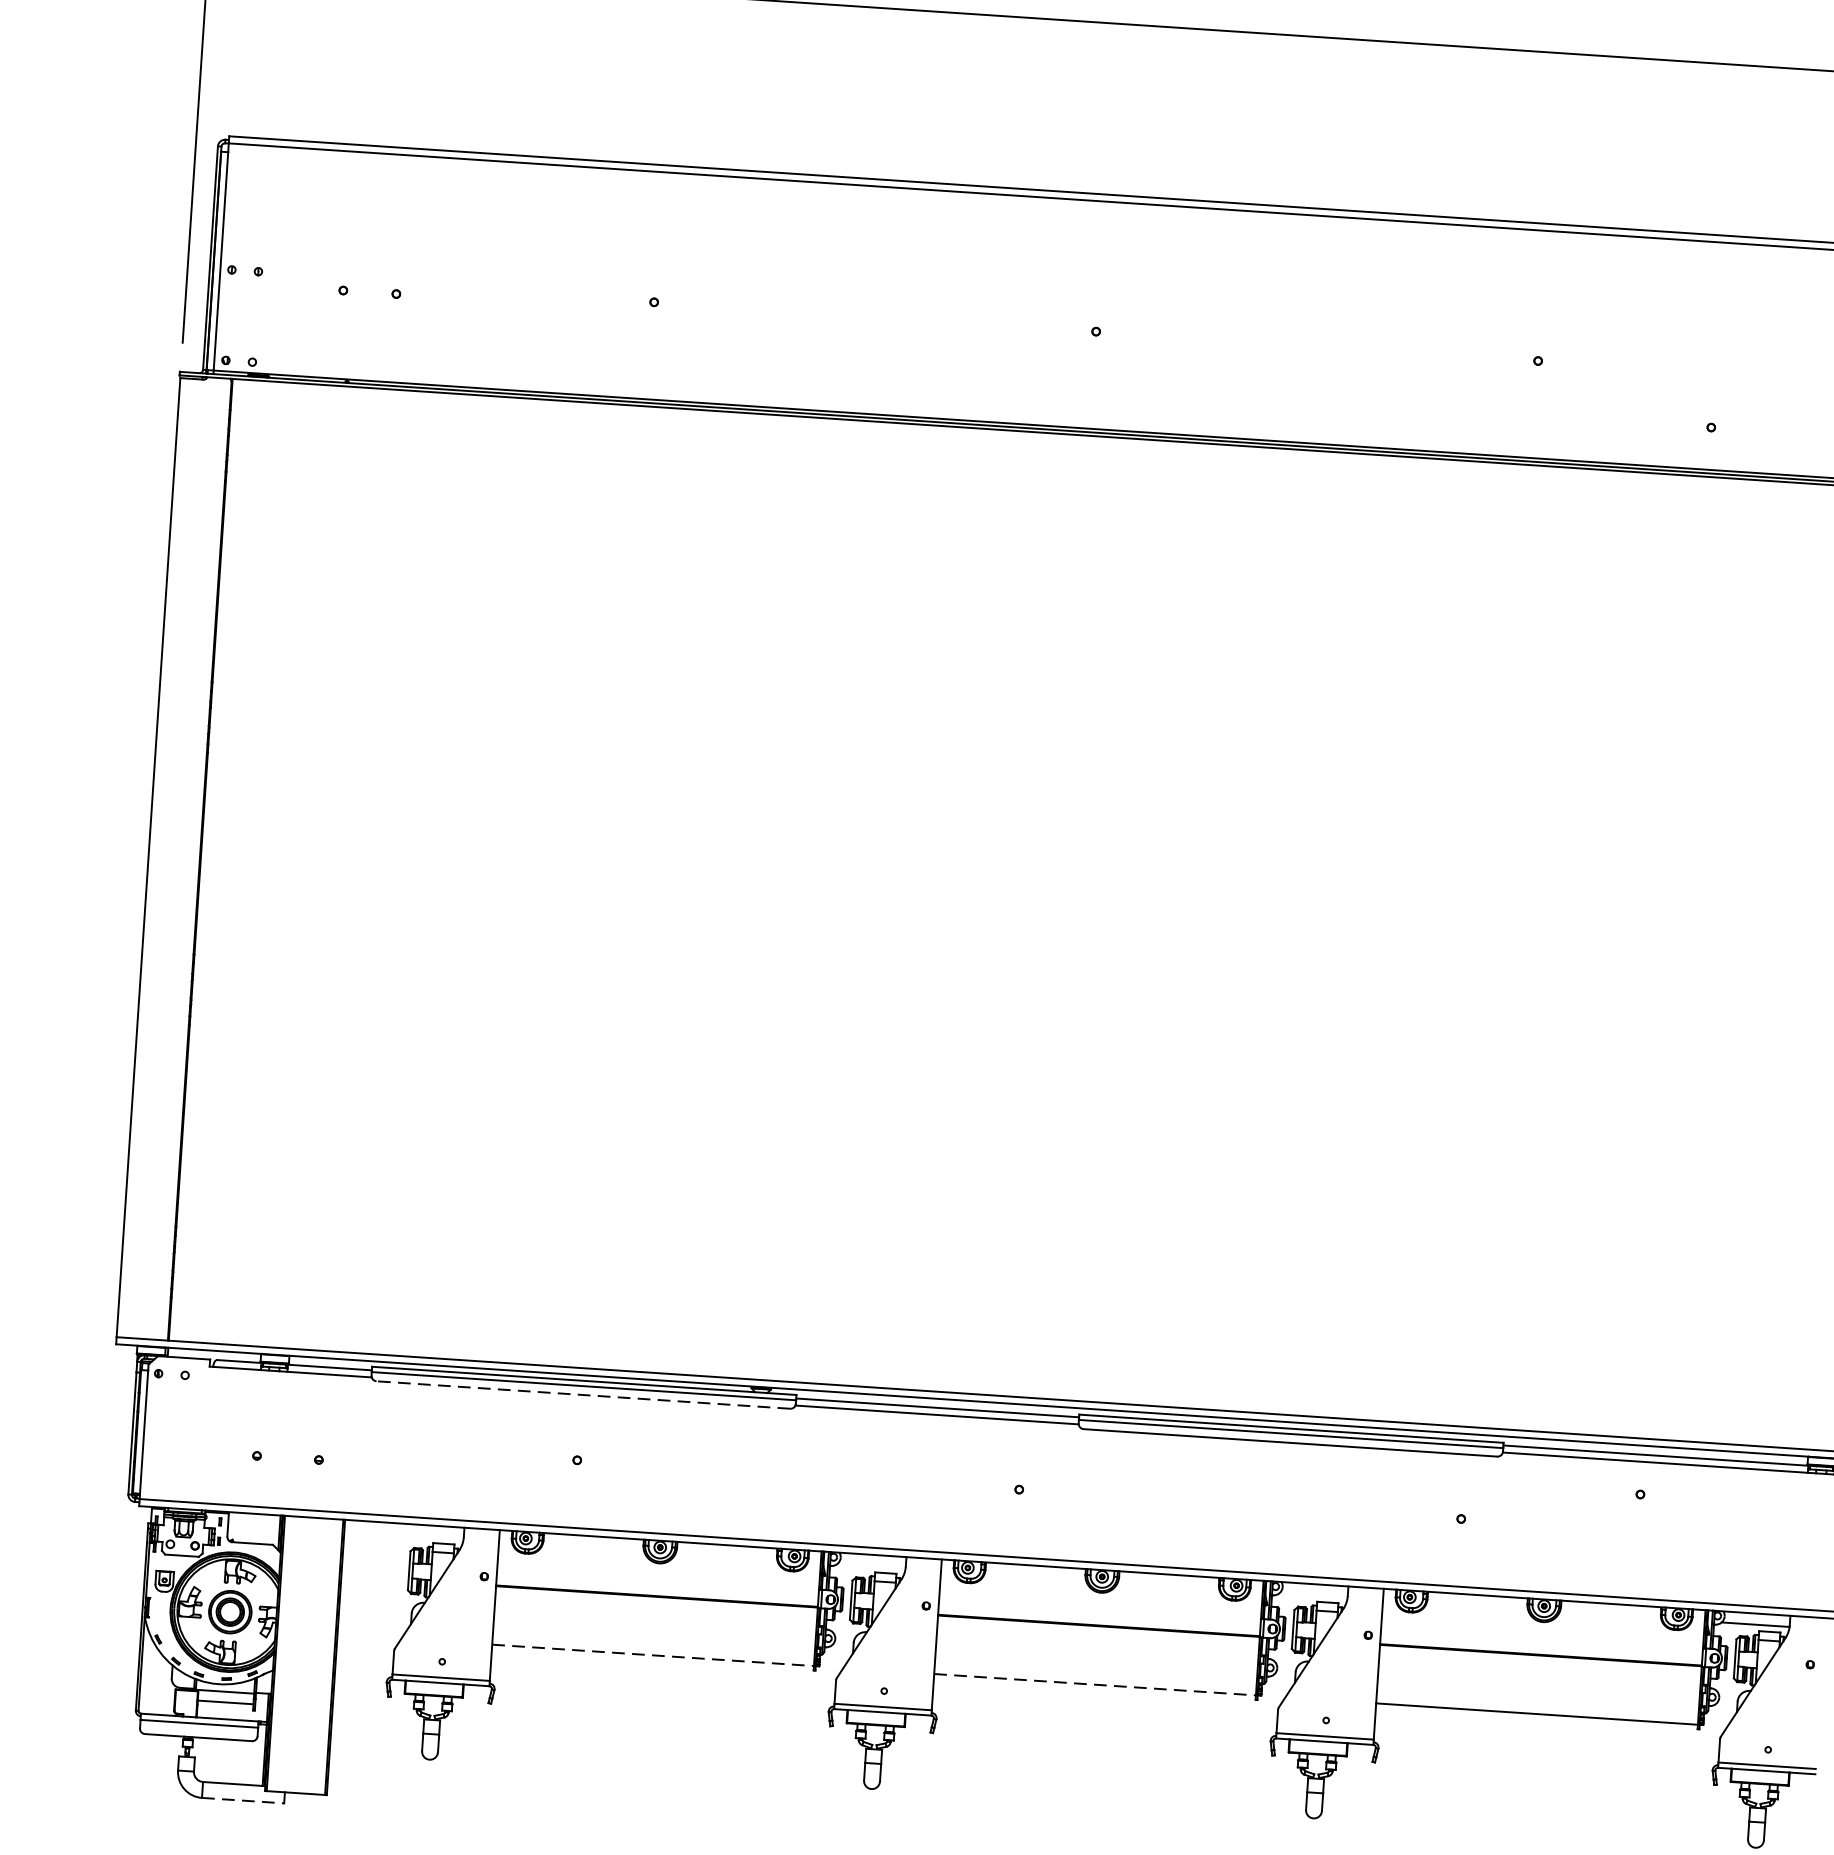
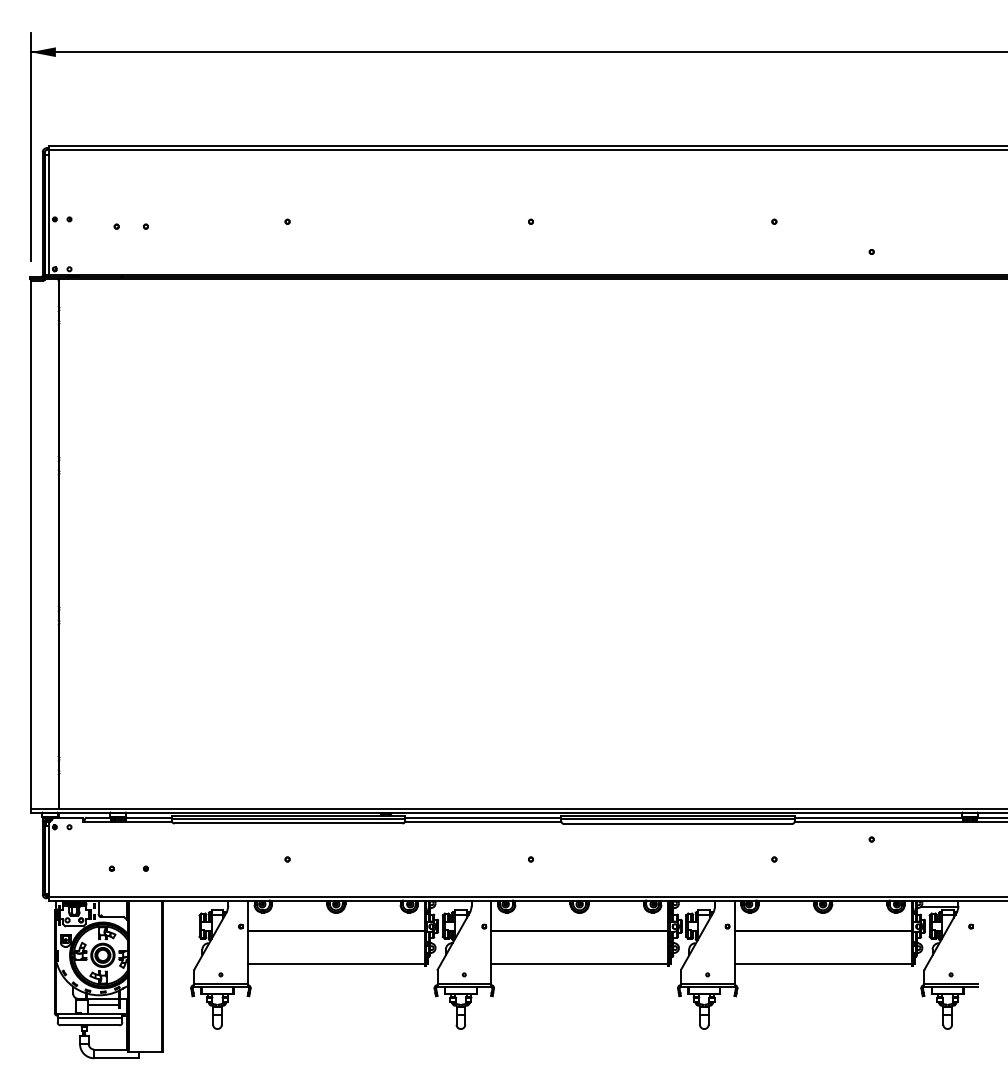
line: (583, 1395) -> (288, 823), dashed -> solid
line: (653, 1655) -> (336, 963), dashed -> solid
line: (1094, 1684) -> (579, 963), dashed -> solid
line: (242, 1801) -> (116, 1058), dashed -> solid

